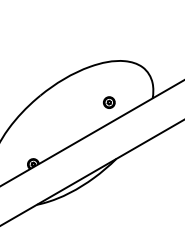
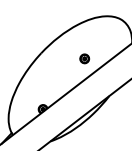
part: (109, 102) -> (84, 58), moved

